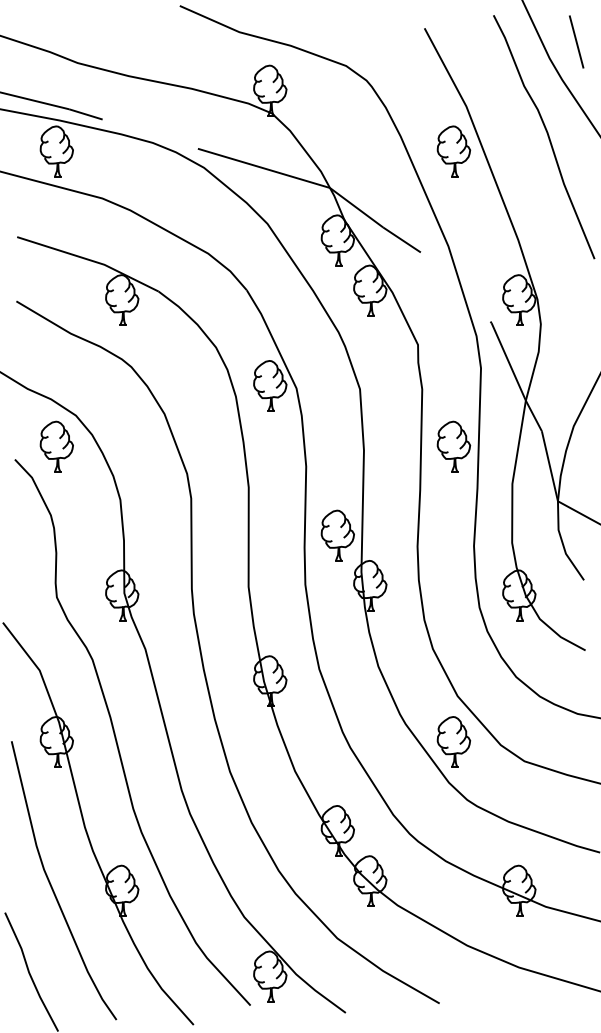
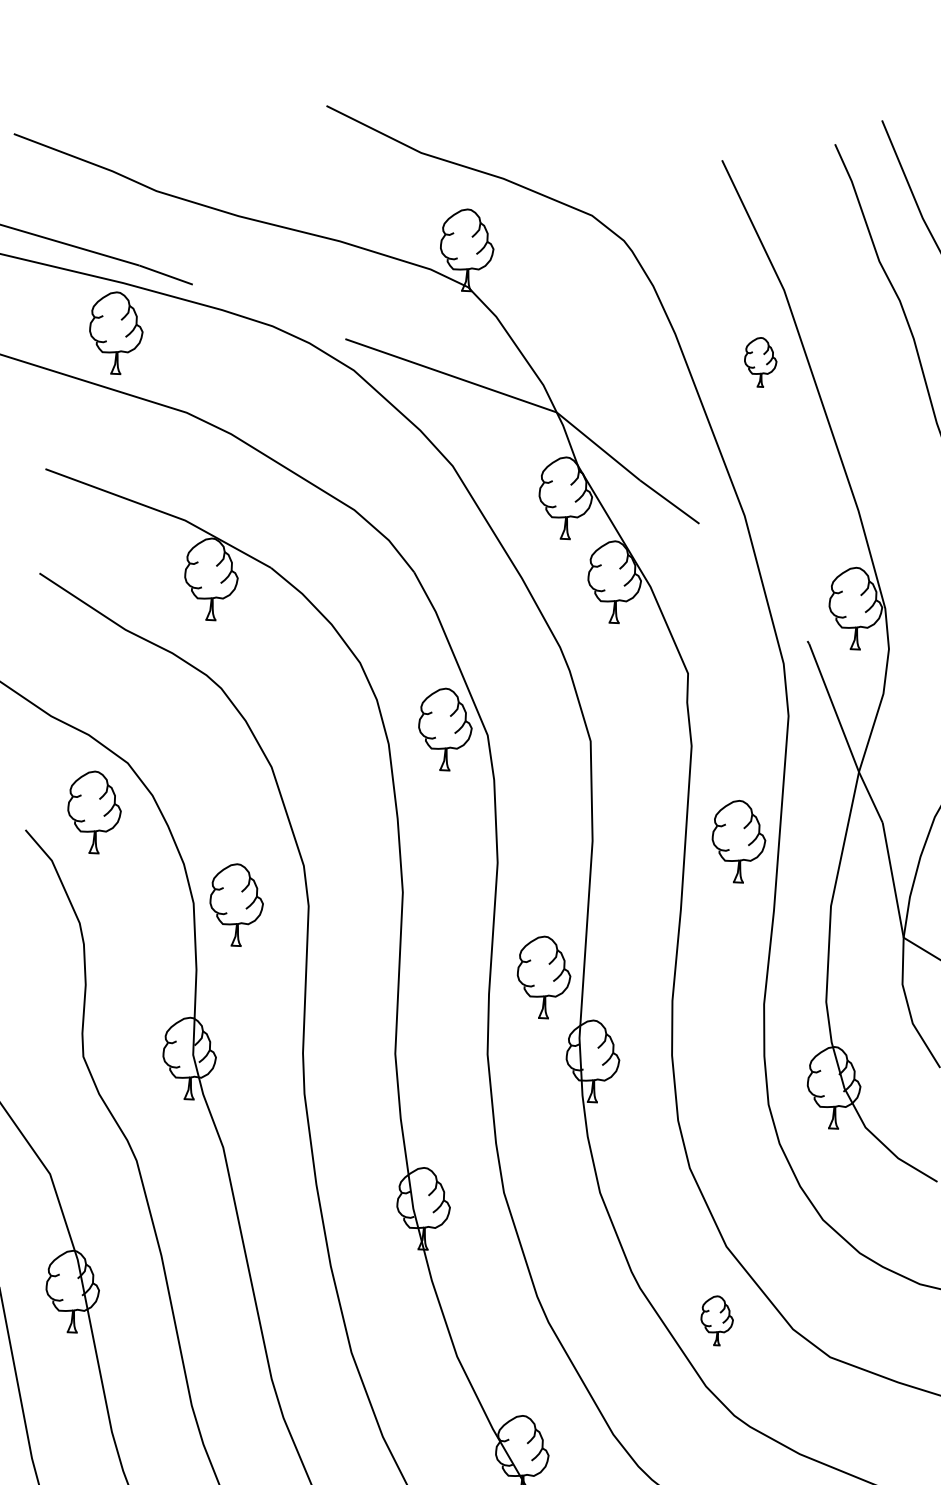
part: (453, 151) -> (759, 362), size x0.6
part: (146, 499) -> (236, 904), added
part: (453, 741) -> (716, 1319), size x0.6

